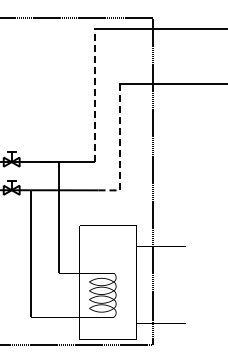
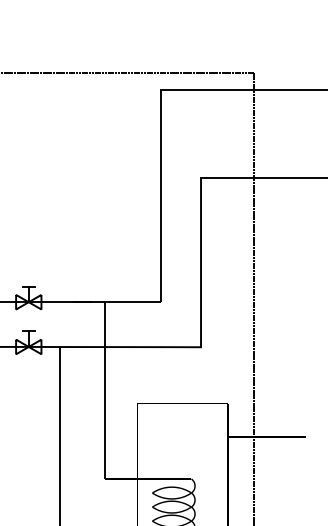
line: (94, 95) -> (160, 196), dashed -> solid
line: (119, 148) -> (200, 280), dashed -> solid

